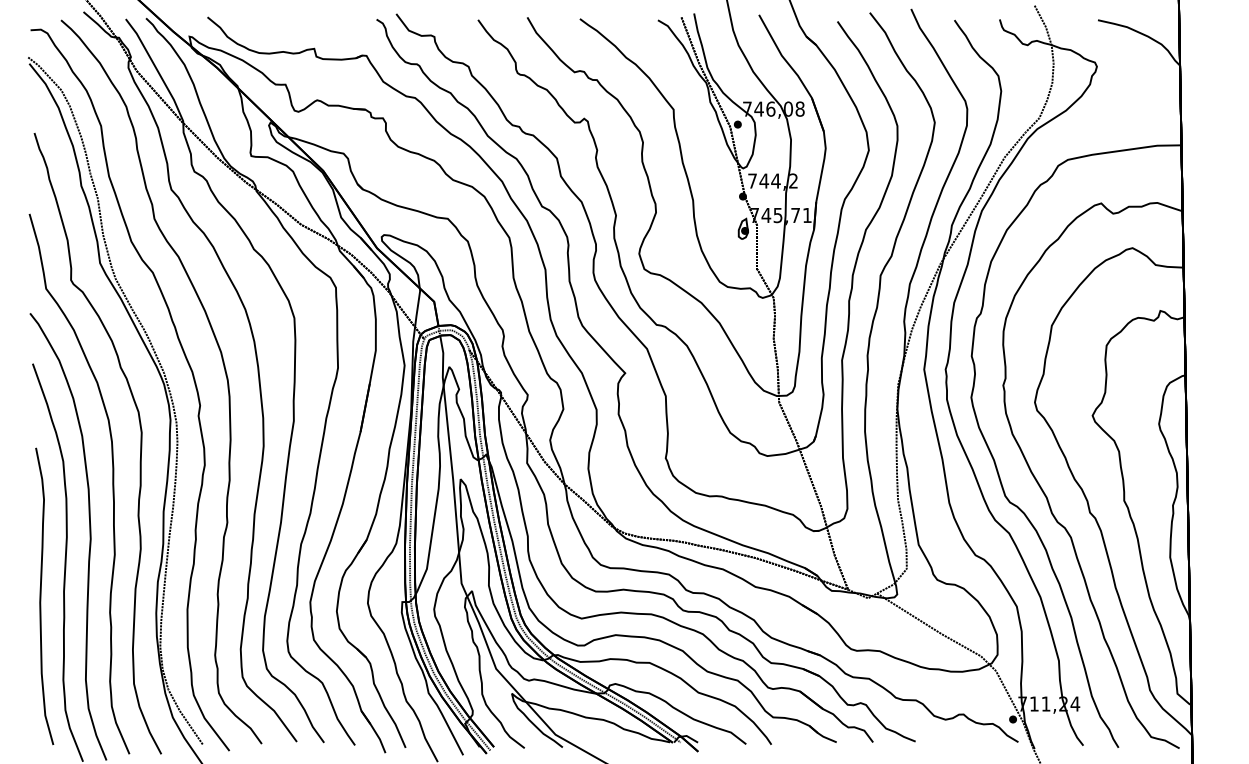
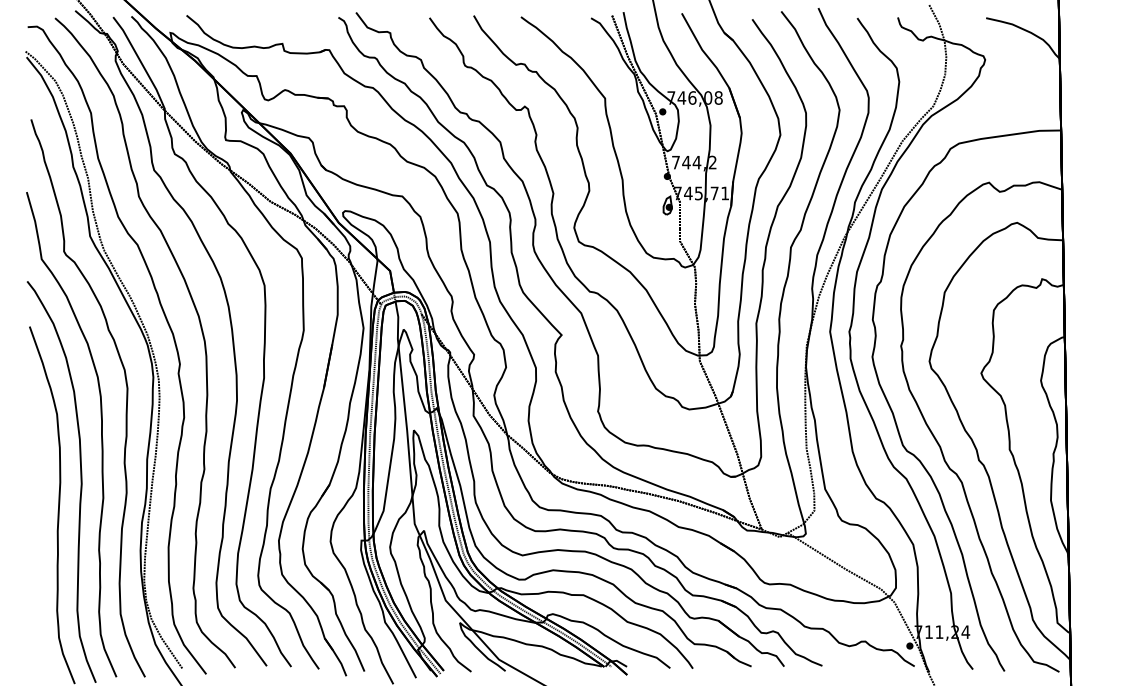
curve: (41, 596) -> (37, 535), removed

